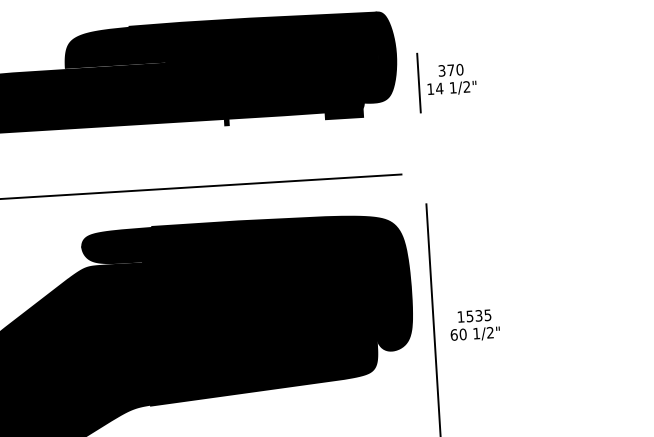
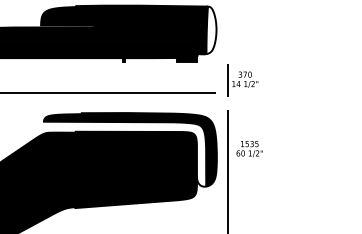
fill: (386, 56) -> (211, 30), removed
part: (446, 81) -> (242, 80), moved
fill: (237, 297) -> (124, 153), removed
text: (474, 324) -> (249, 148), moved

